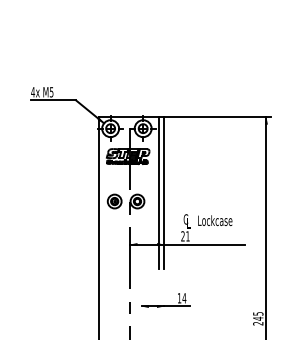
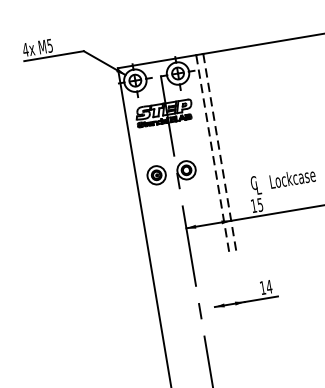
line: (158, 193) -> (212, 155), solid -> dashed
line: (164, 193) -> (220, 153), solid -> dashed
text: (185, 236) -> (257, 205), 21 -> 15

